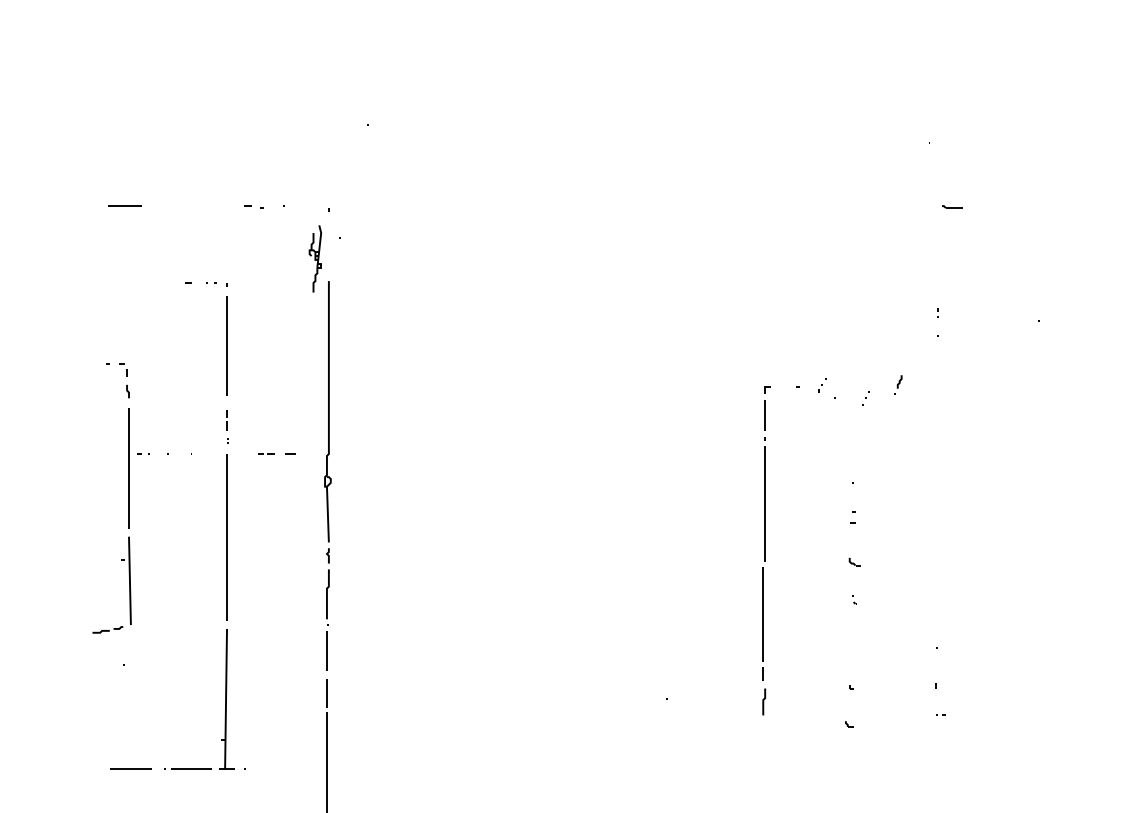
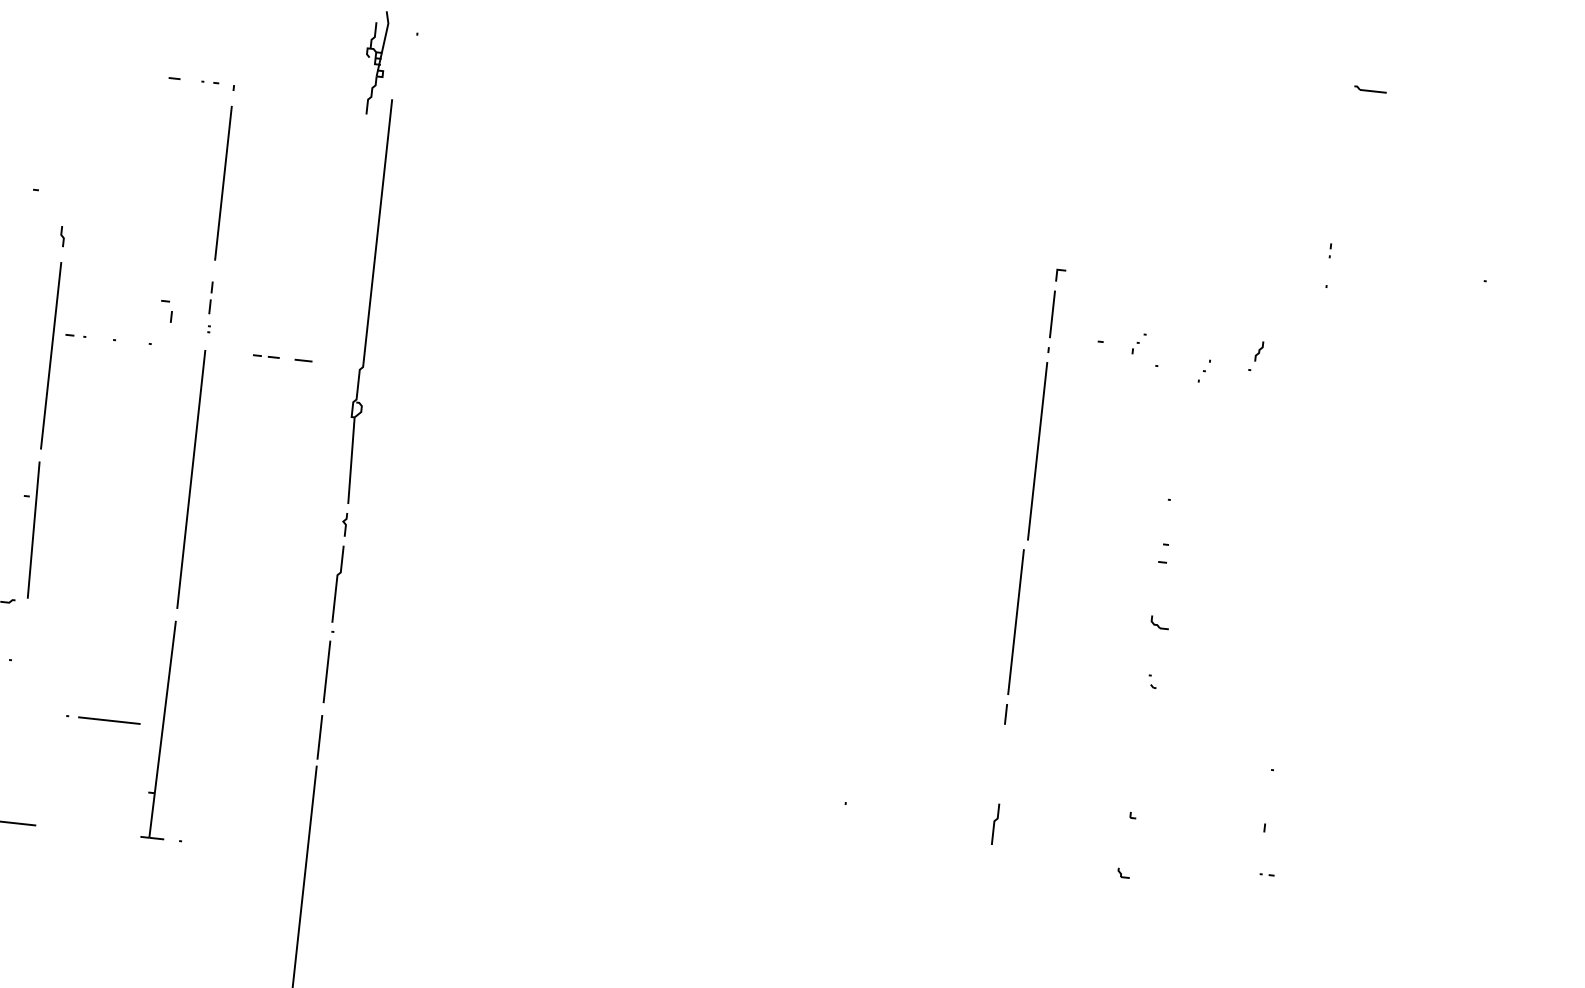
part: (123, 369) -> (166, 310), moved
part: (766, 533) -> (1034, 497), moved
line: (187, 768) -> (103, 718), moved

